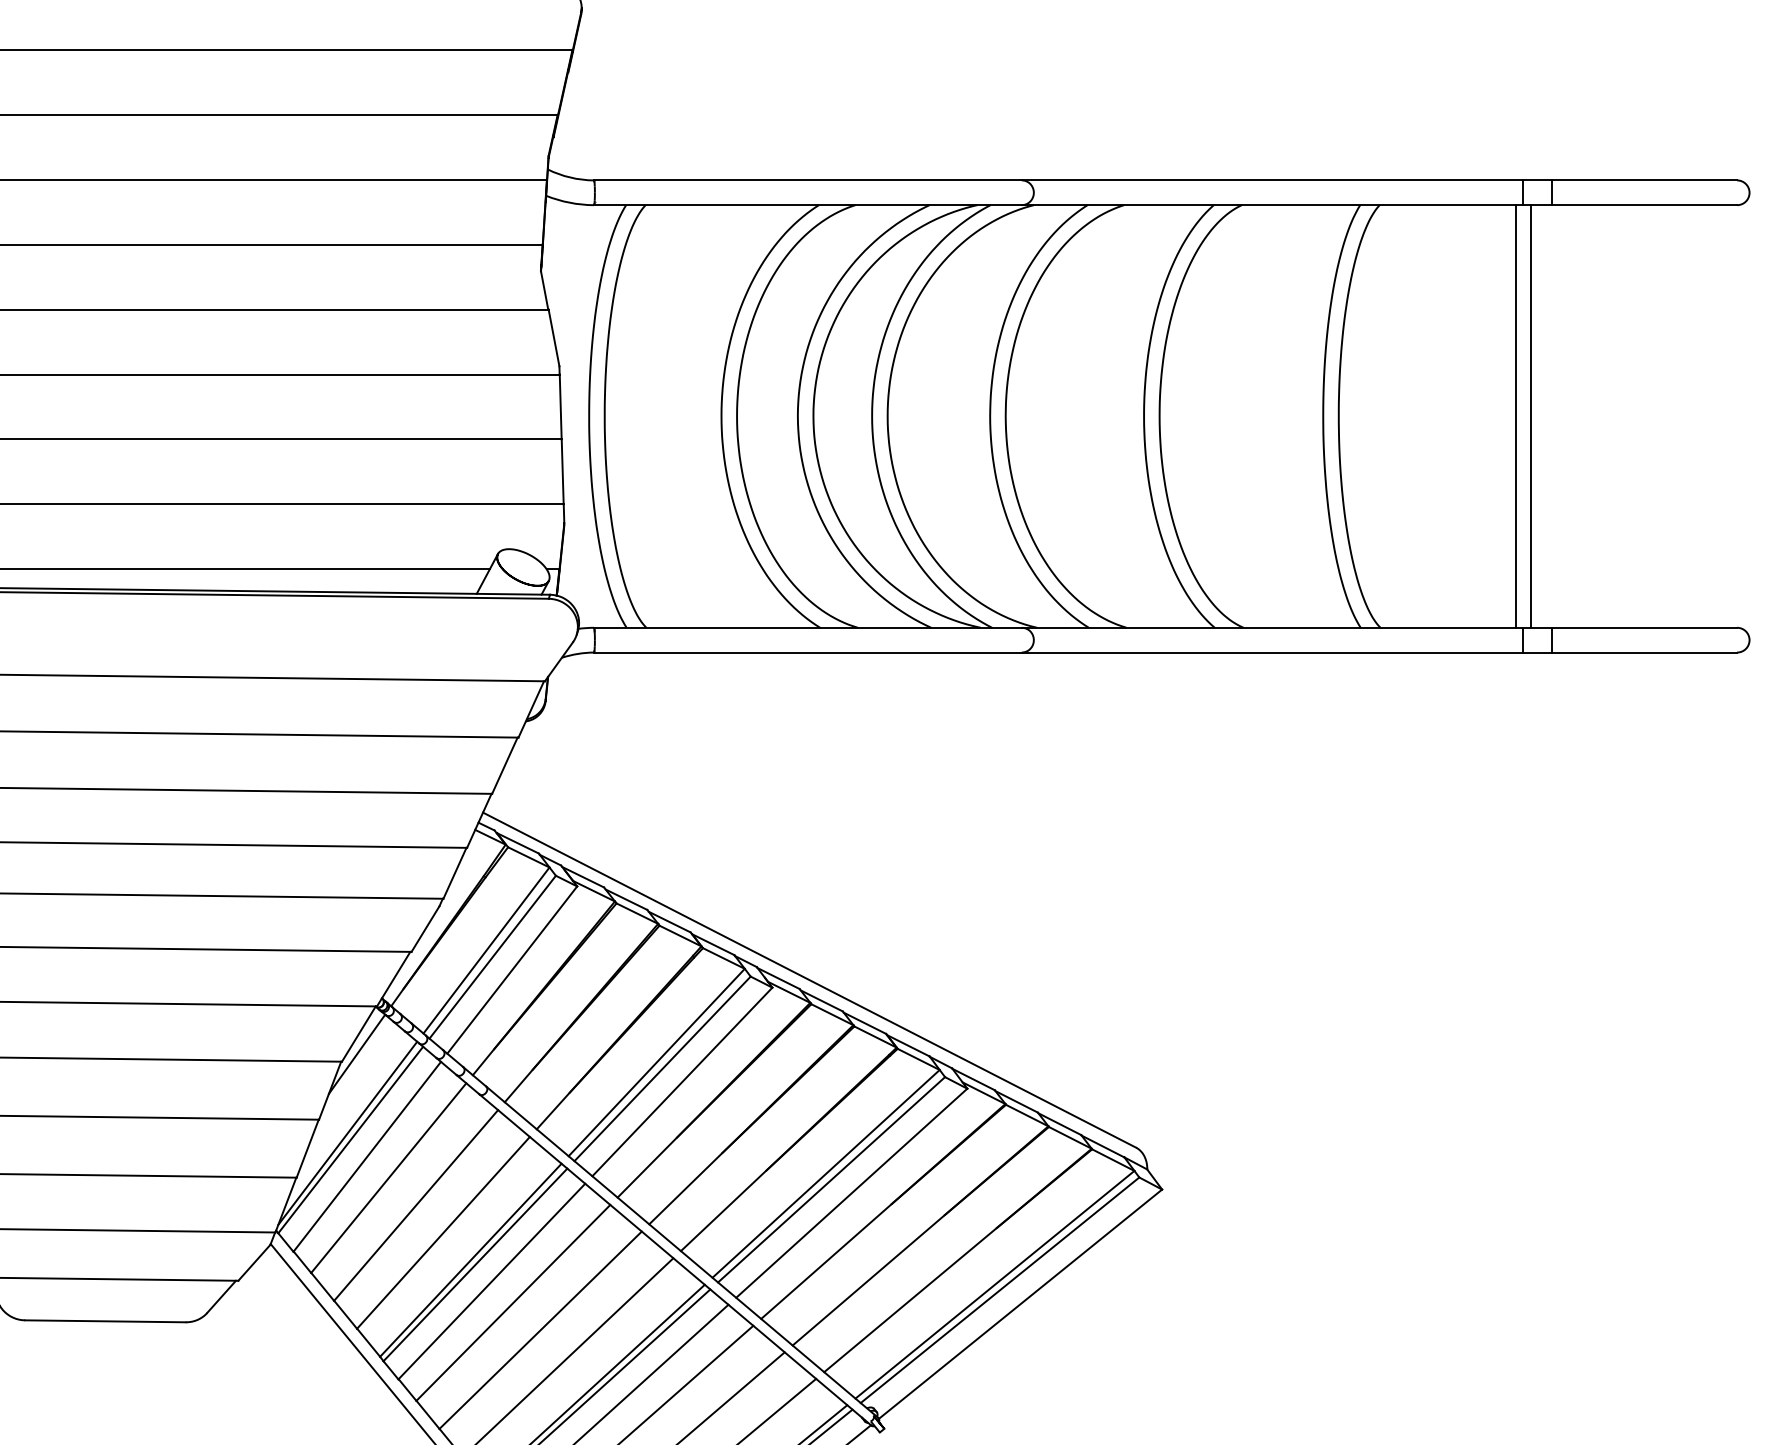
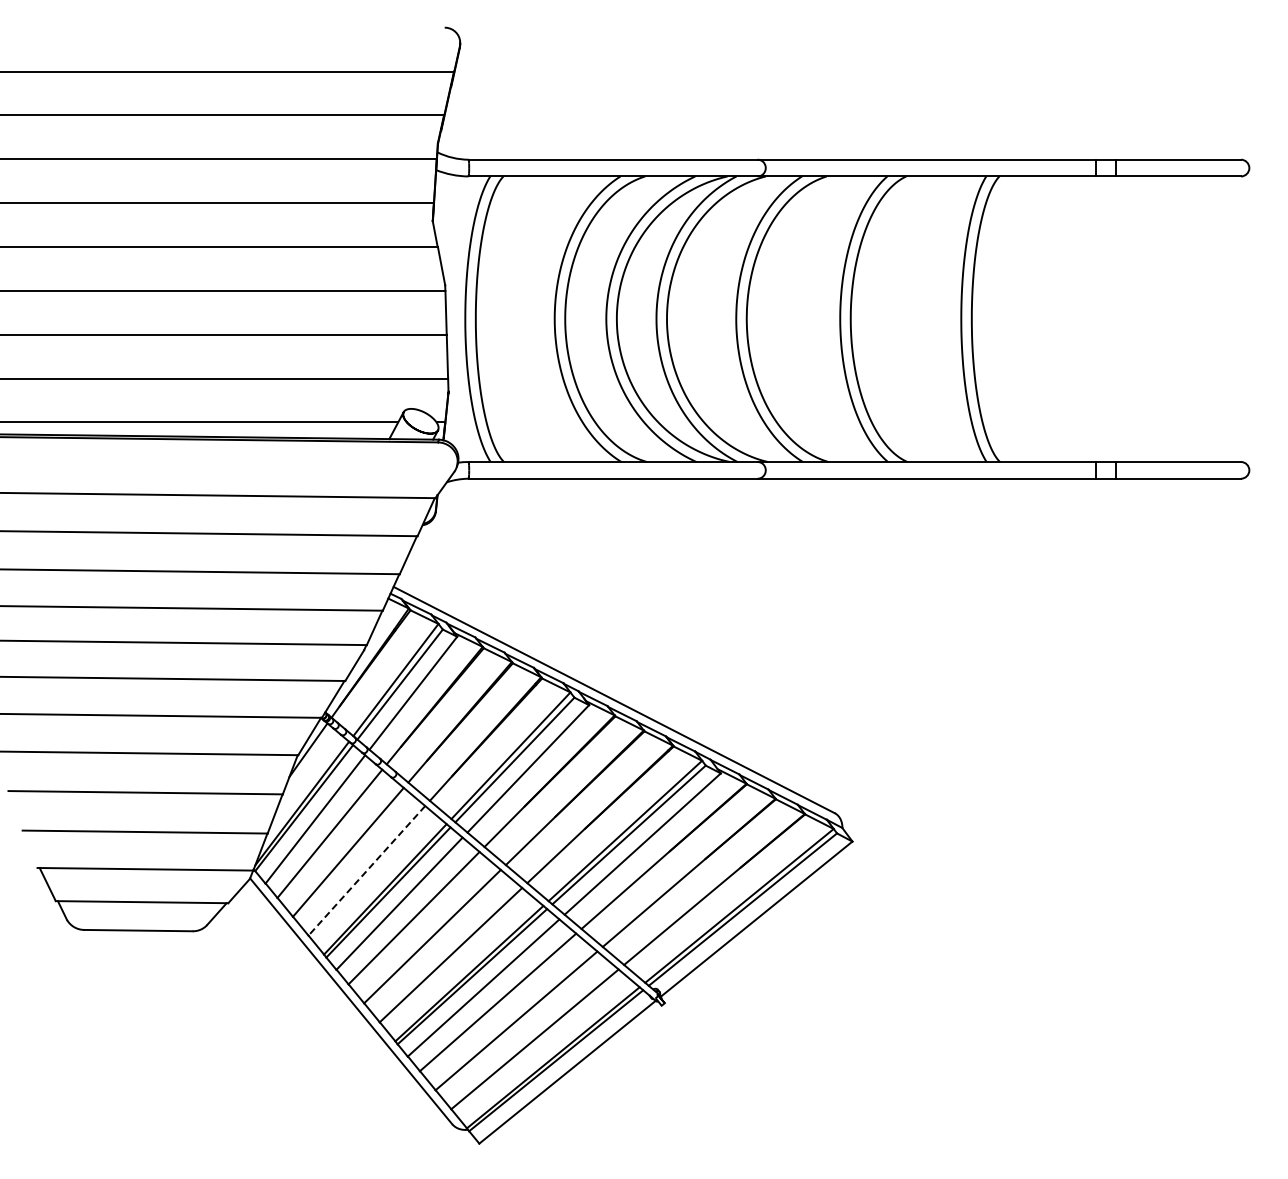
line: (1515, 416) -> (1091, 319), removed
line: (1530, 416) -> (1101, 319), removed
line: (442, 1233) -> (366, 871), solid -> dashed

